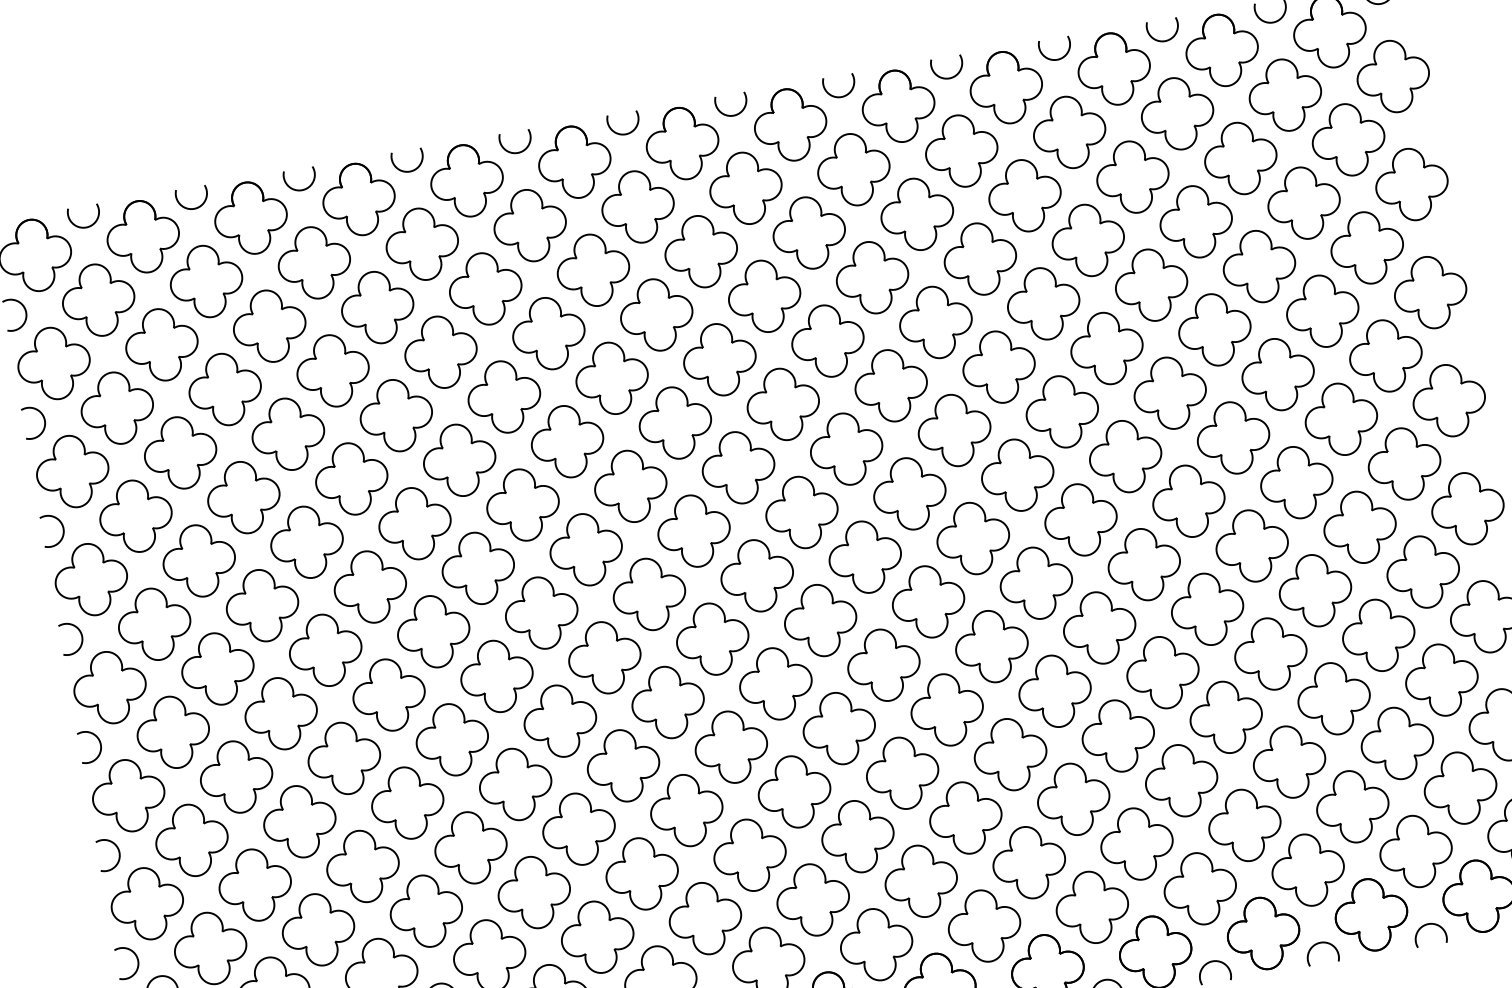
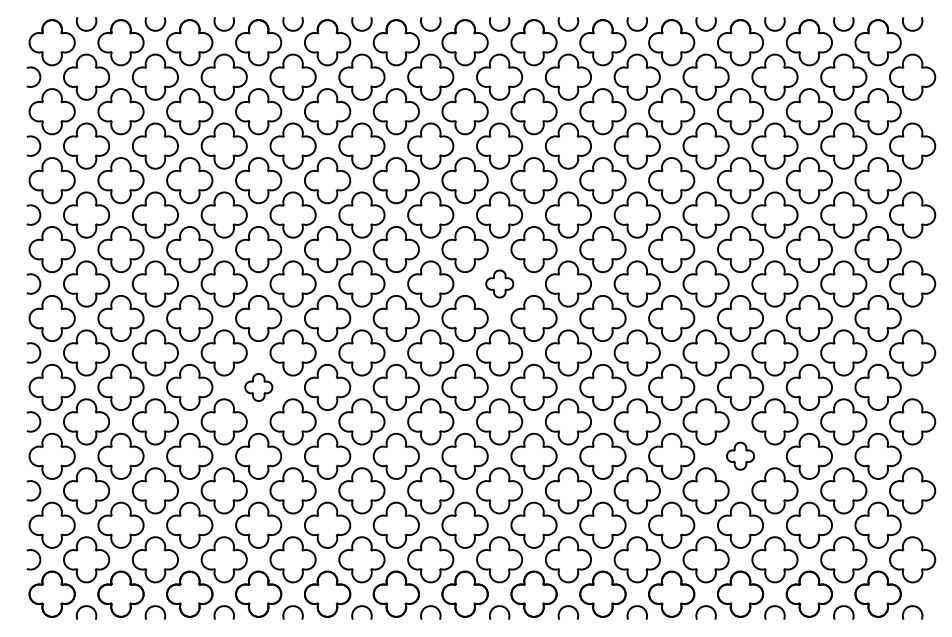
part: (801, 511) -> (499, 283), size x0.6
part: (1225, 716) -> (740, 455), size x0.6
part: (452, 739) -> (258, 387), size x0.6

